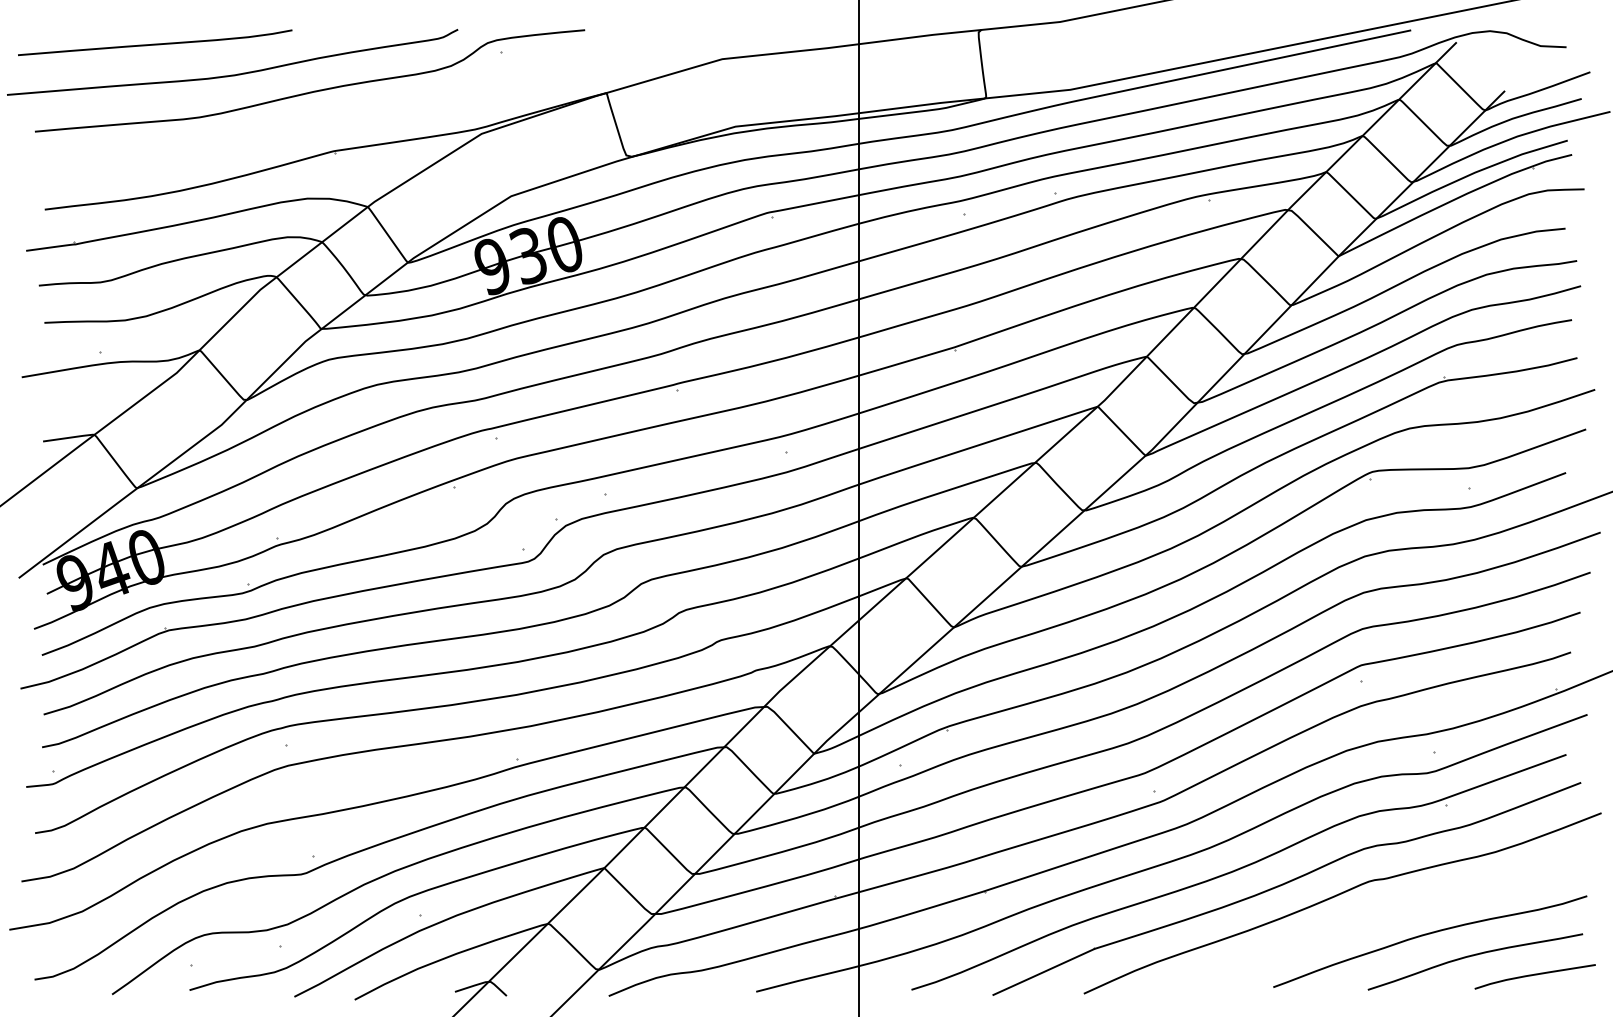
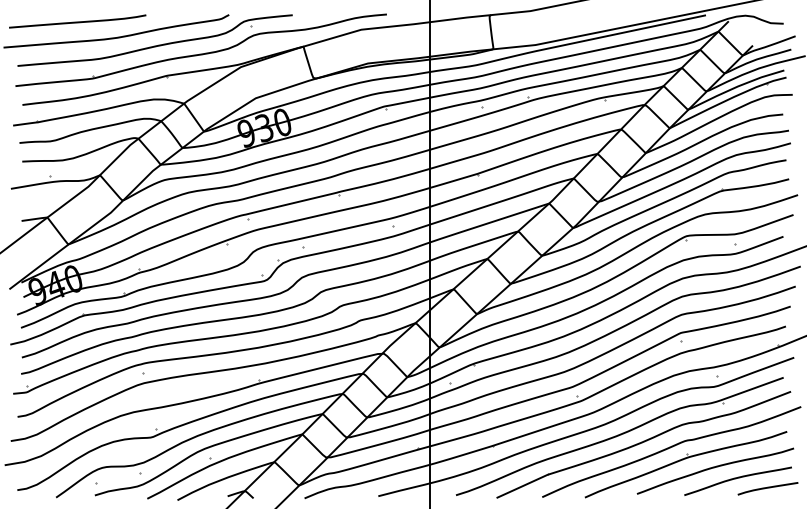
part: (400, 98) -> (200, 49), added
part: (1370, 928) -> (685, 464), added

